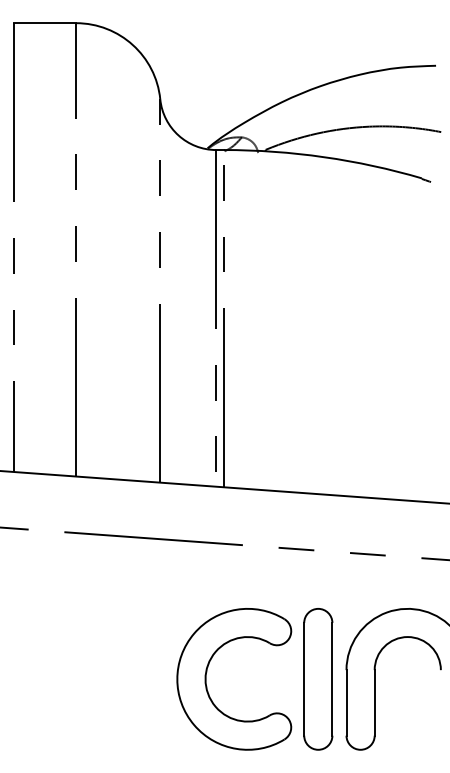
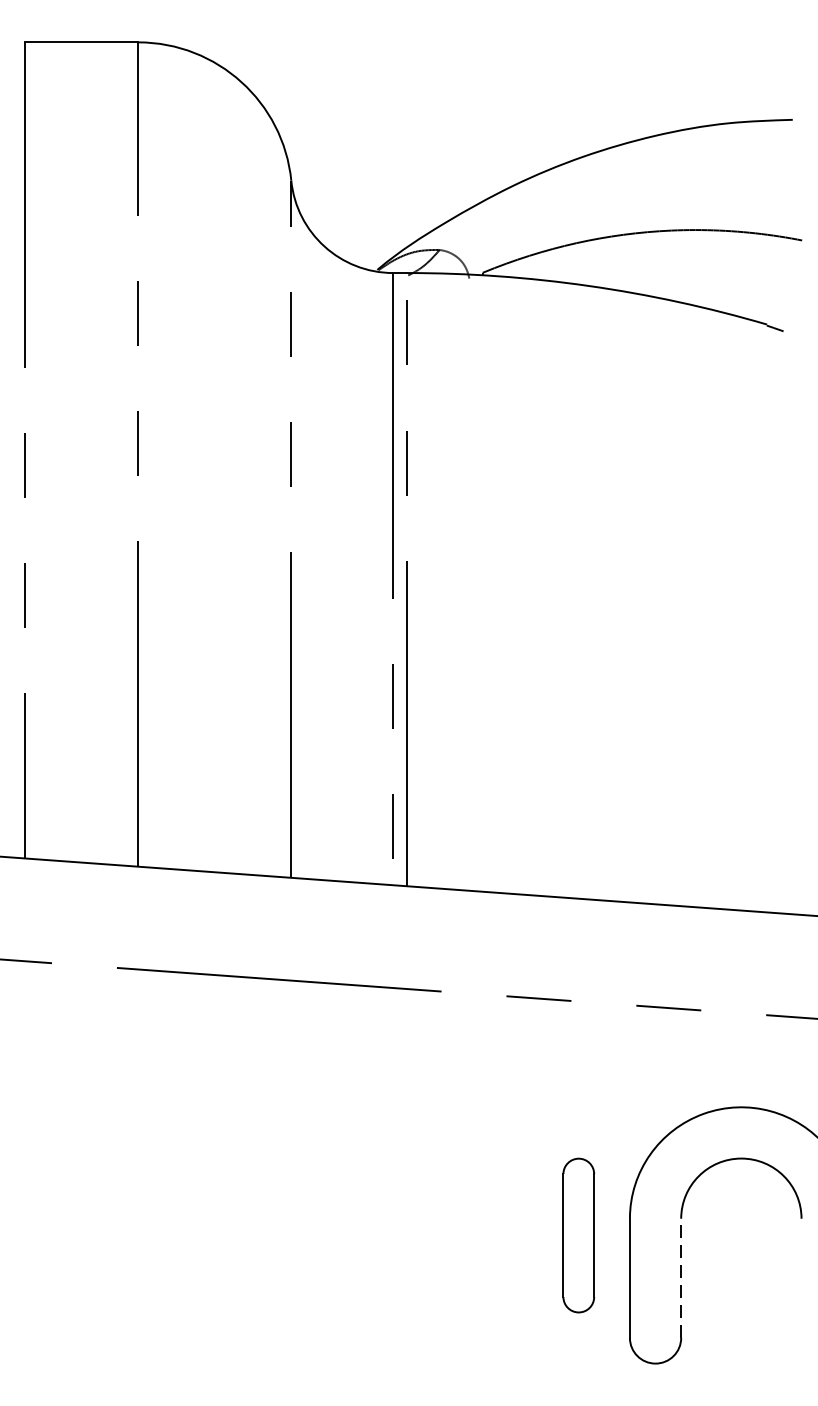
part: (207, 672) -> (377, 1223), removed
part: (318, 679) -> (579, 1235), size x0.6
line: (374, 702) -> (680, 1277), solid -> dashed

